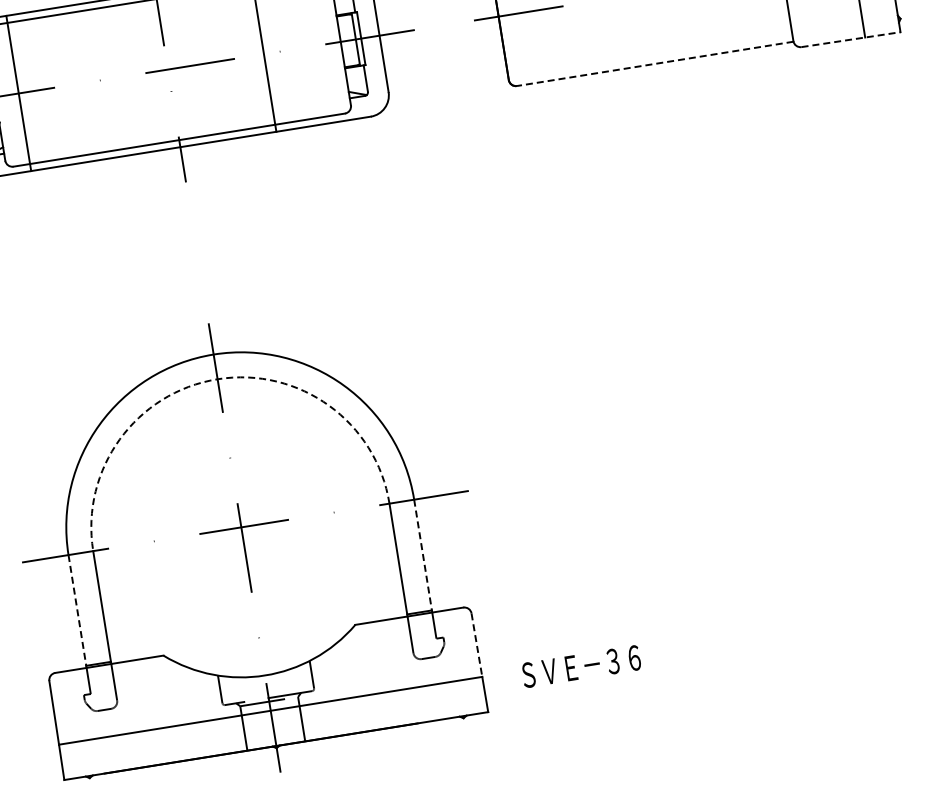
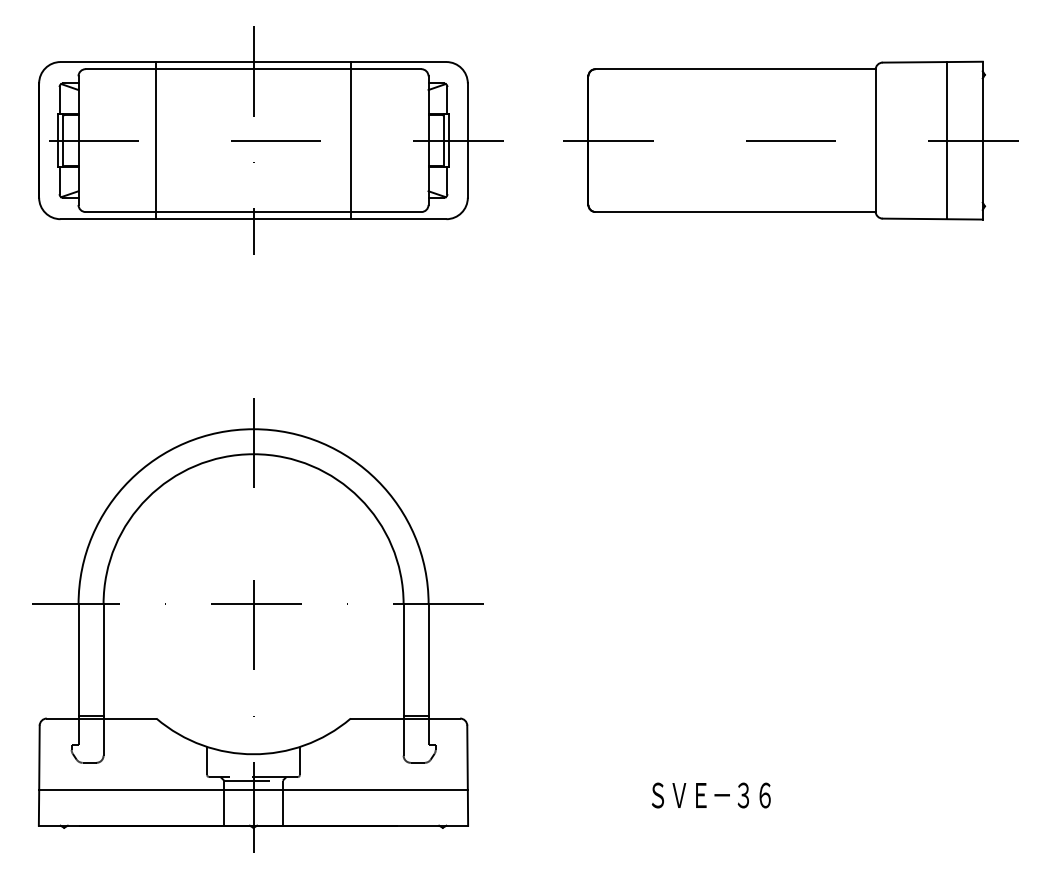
line: (851, 39) -> (933, 219), dashed -> solid
line: (655, 64) -> (735, 212), dashed -> solid
line: (18, 93) -> (156, 140), moved
arc: (217, 379) -> (253, 454), dashed -> solid
line: (423, 556) -> (428, 661), dashed -> solid
line: (77, 611) -> (78, 661), dashed -> solid
line: (476, 645) -> (467, 758), dashed -> solid
text: (580, 666) -> (710, 795), moved

